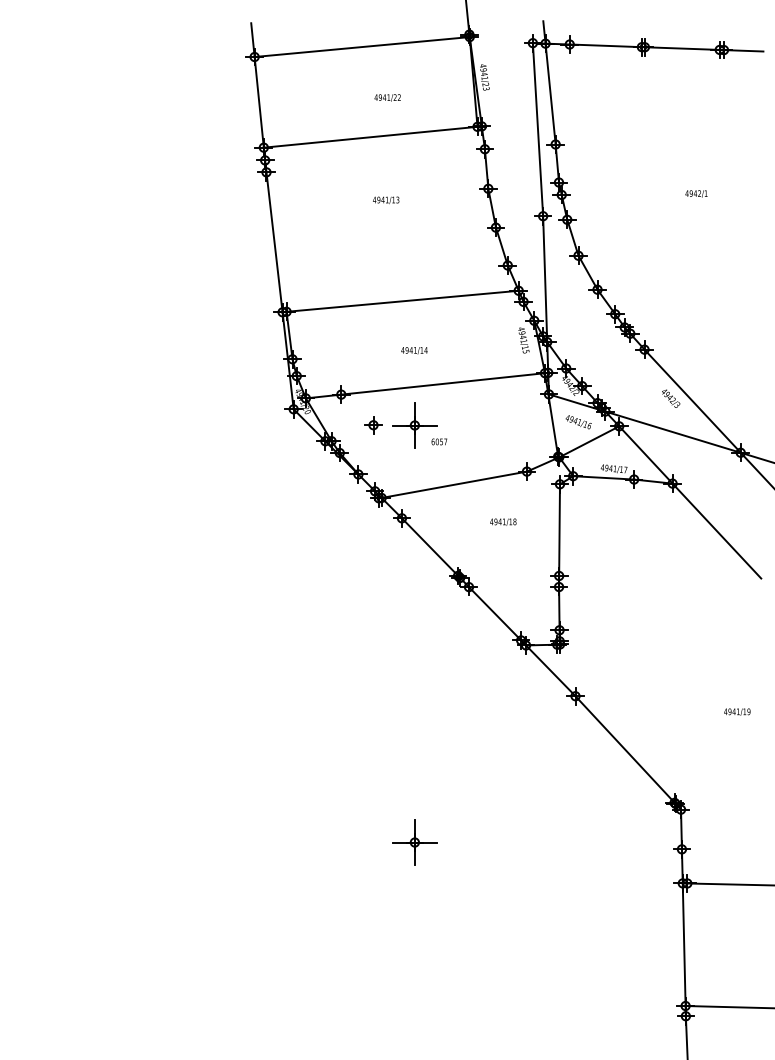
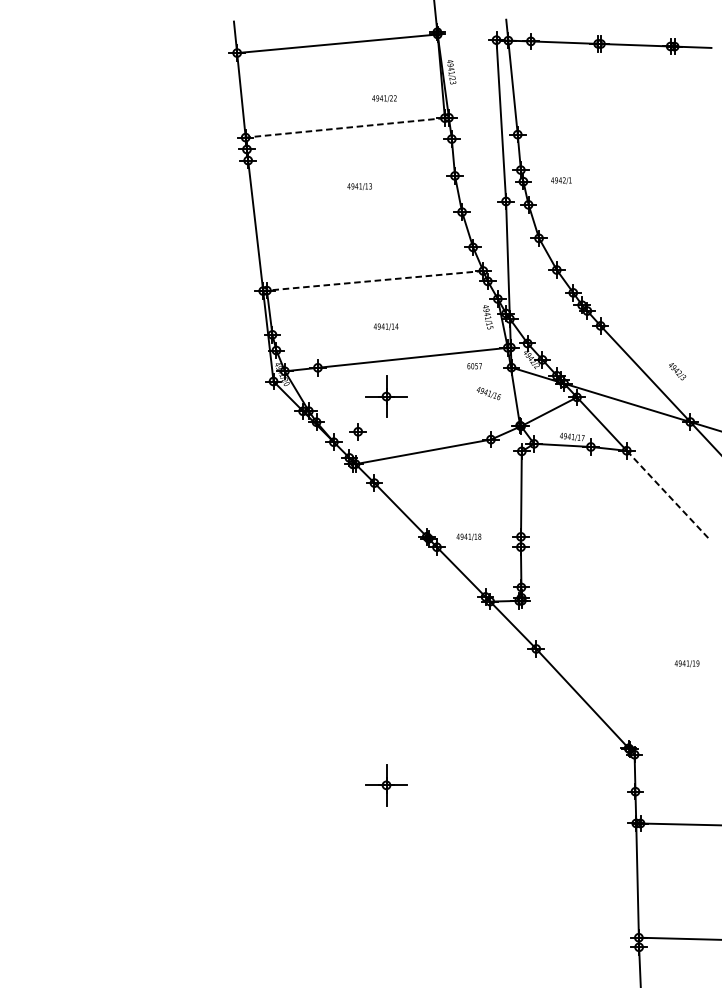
text: (387, 97) -> (384, 98), moved
line: (370, 137) -> (345, 128), solid -> dashed
text: (696, 193) -> (561, 180), moved
line: (402, 301) -> (374, 280), solid -> dashed
text: (671, 398) -> (677, 371), moved
text: (578, 422) -> (488, 393), moved
part: (373, 425) -> (358, 432), moved
text: (439, 441) -> (474, 365), moved
text: (503, 521) -> (469, 536), moved
line: (716, 531) -> (667, 495), solid -> dashed

